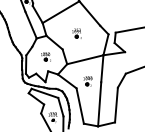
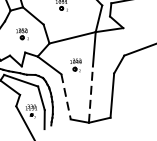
line: (99, 103) -> (90, 93), solid -> dashed
line: (80, 106) -> (66, 97), solid -> dashed

